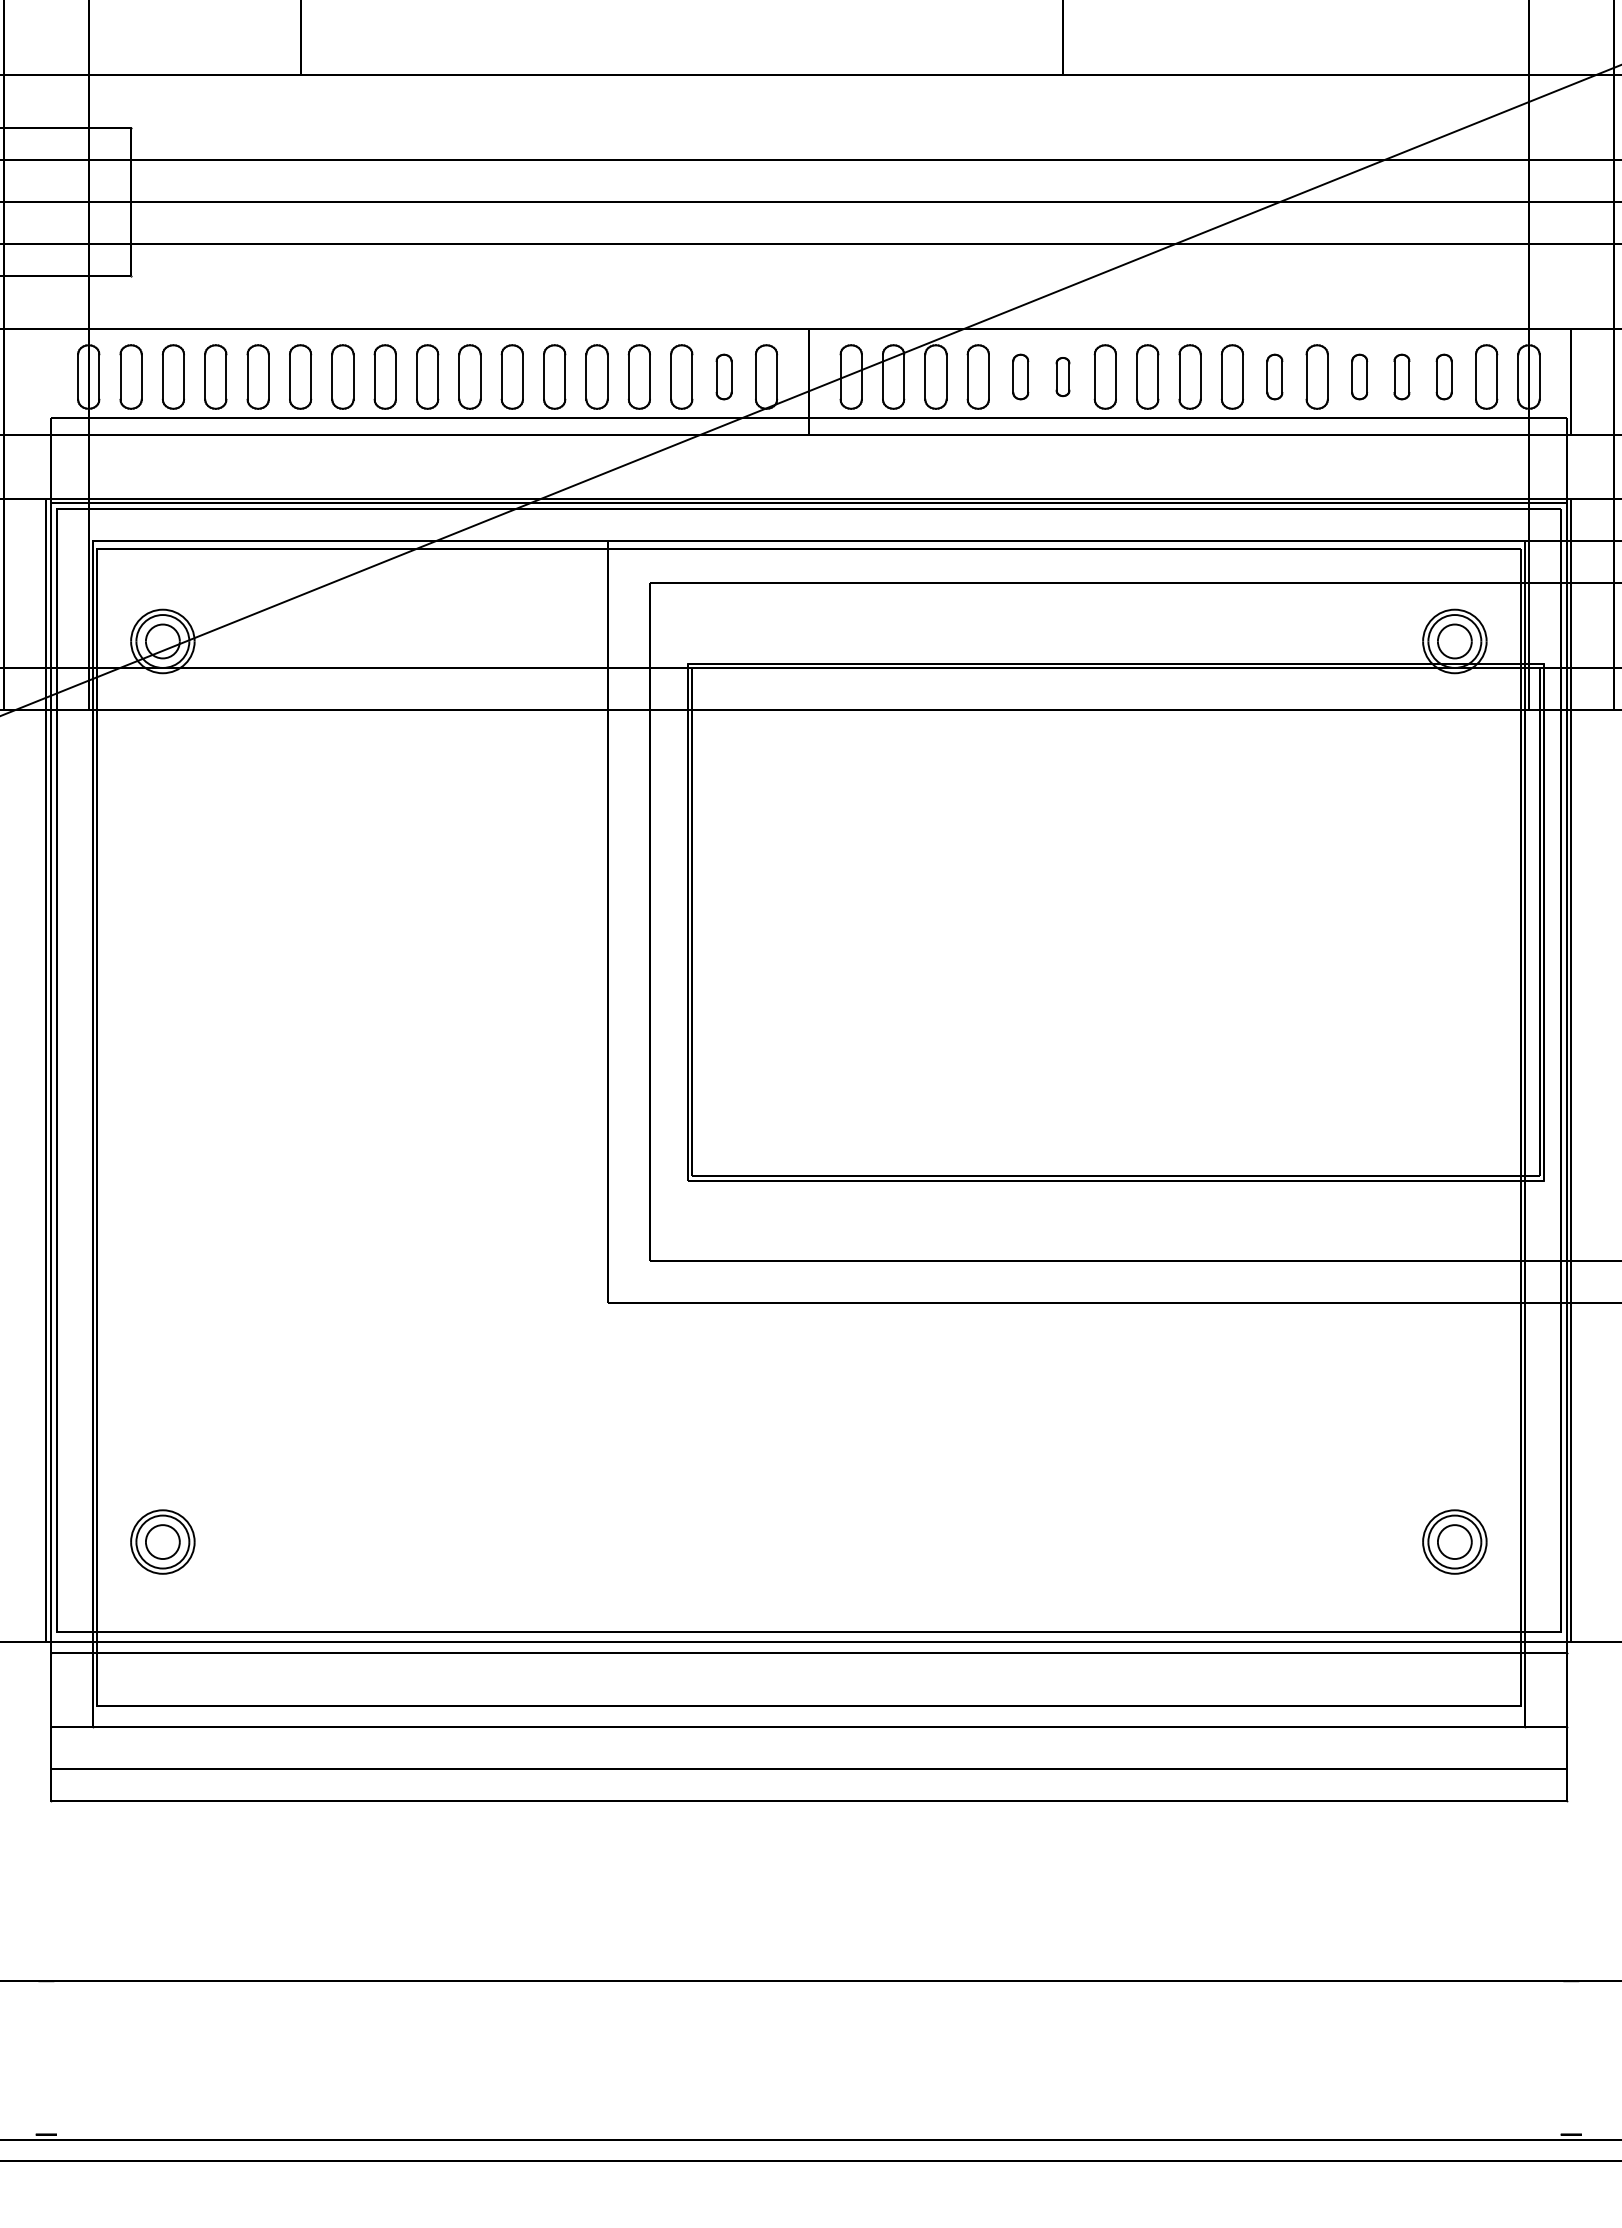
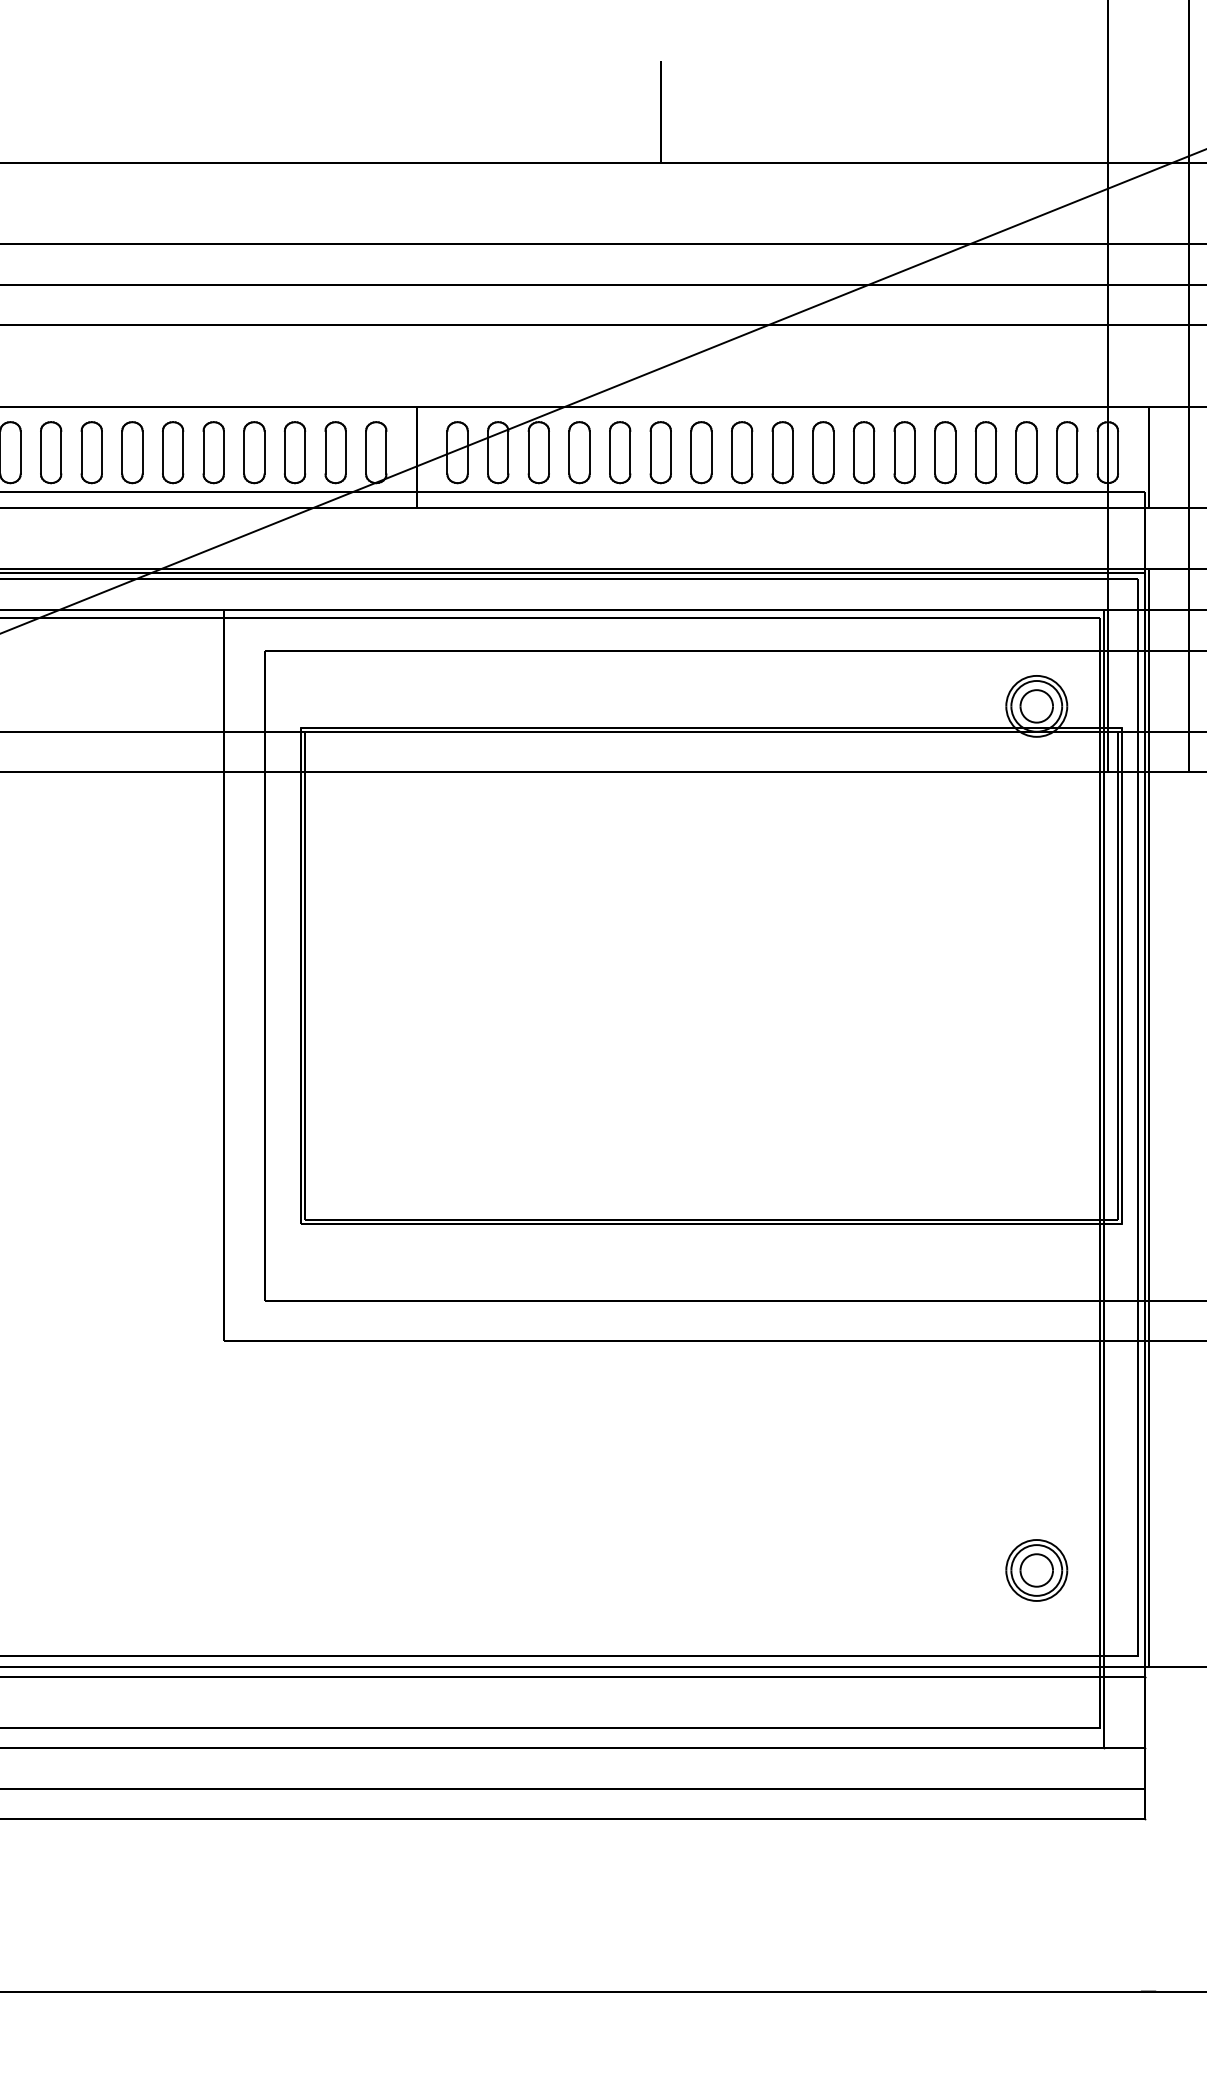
part: (723, 376) -> (335, 452), size x1.43
part: (1020, 376) -> (620, 452), size x1.43
part: (1062, 376) -> (660, 452), size x1.67
part: (1274, 376) -> (863, 452), size x1.43
part: (1359, 376) -> (945, 452), size x1.43
part: (1401, 376) -> (985, 452), size x1.43
part: (1443, 376) -> (1025, 452), size x1.43

